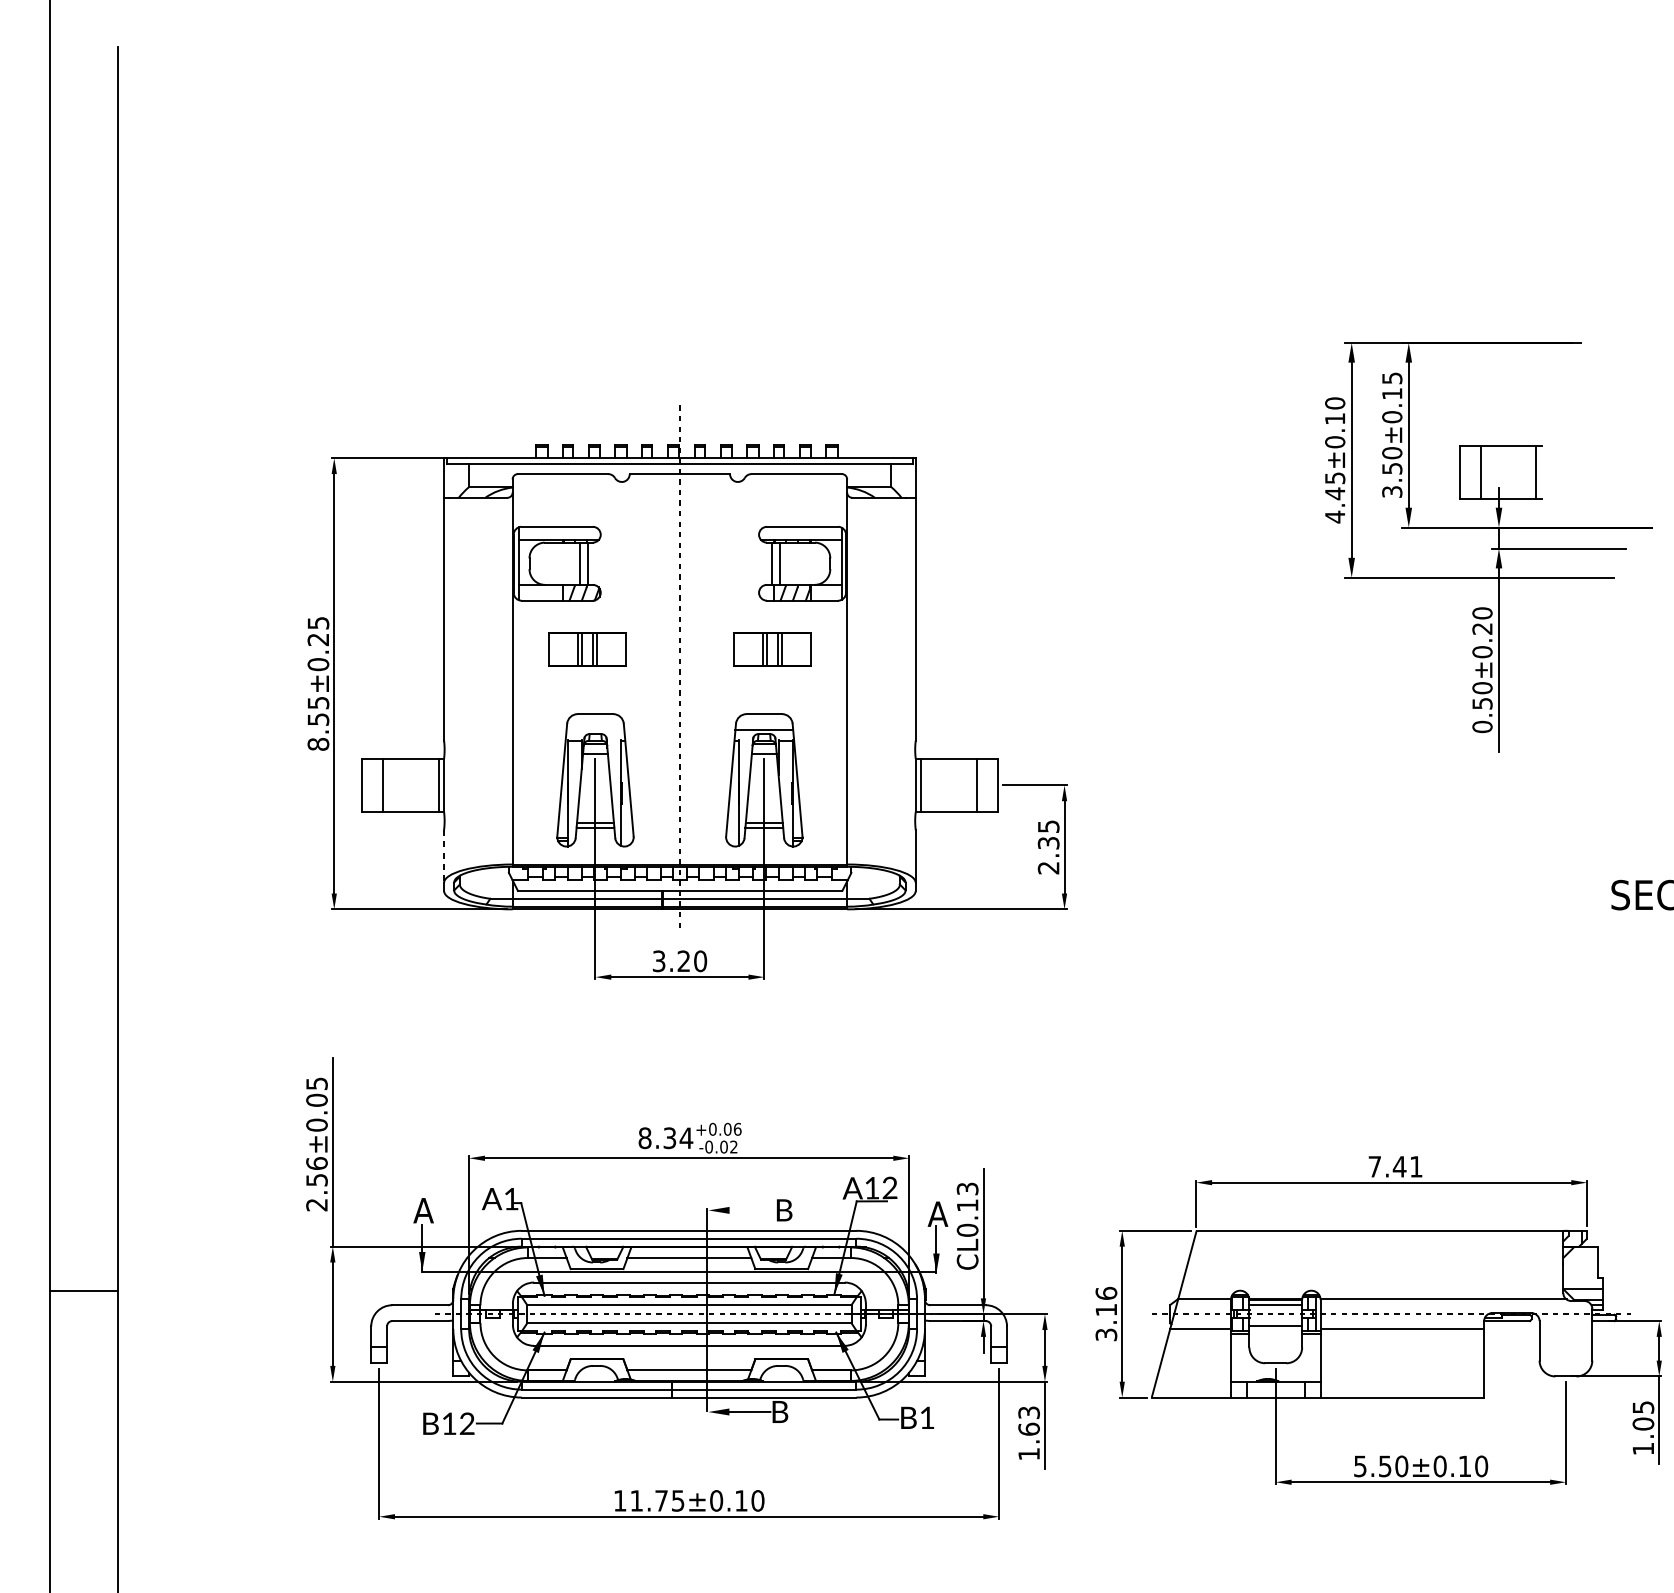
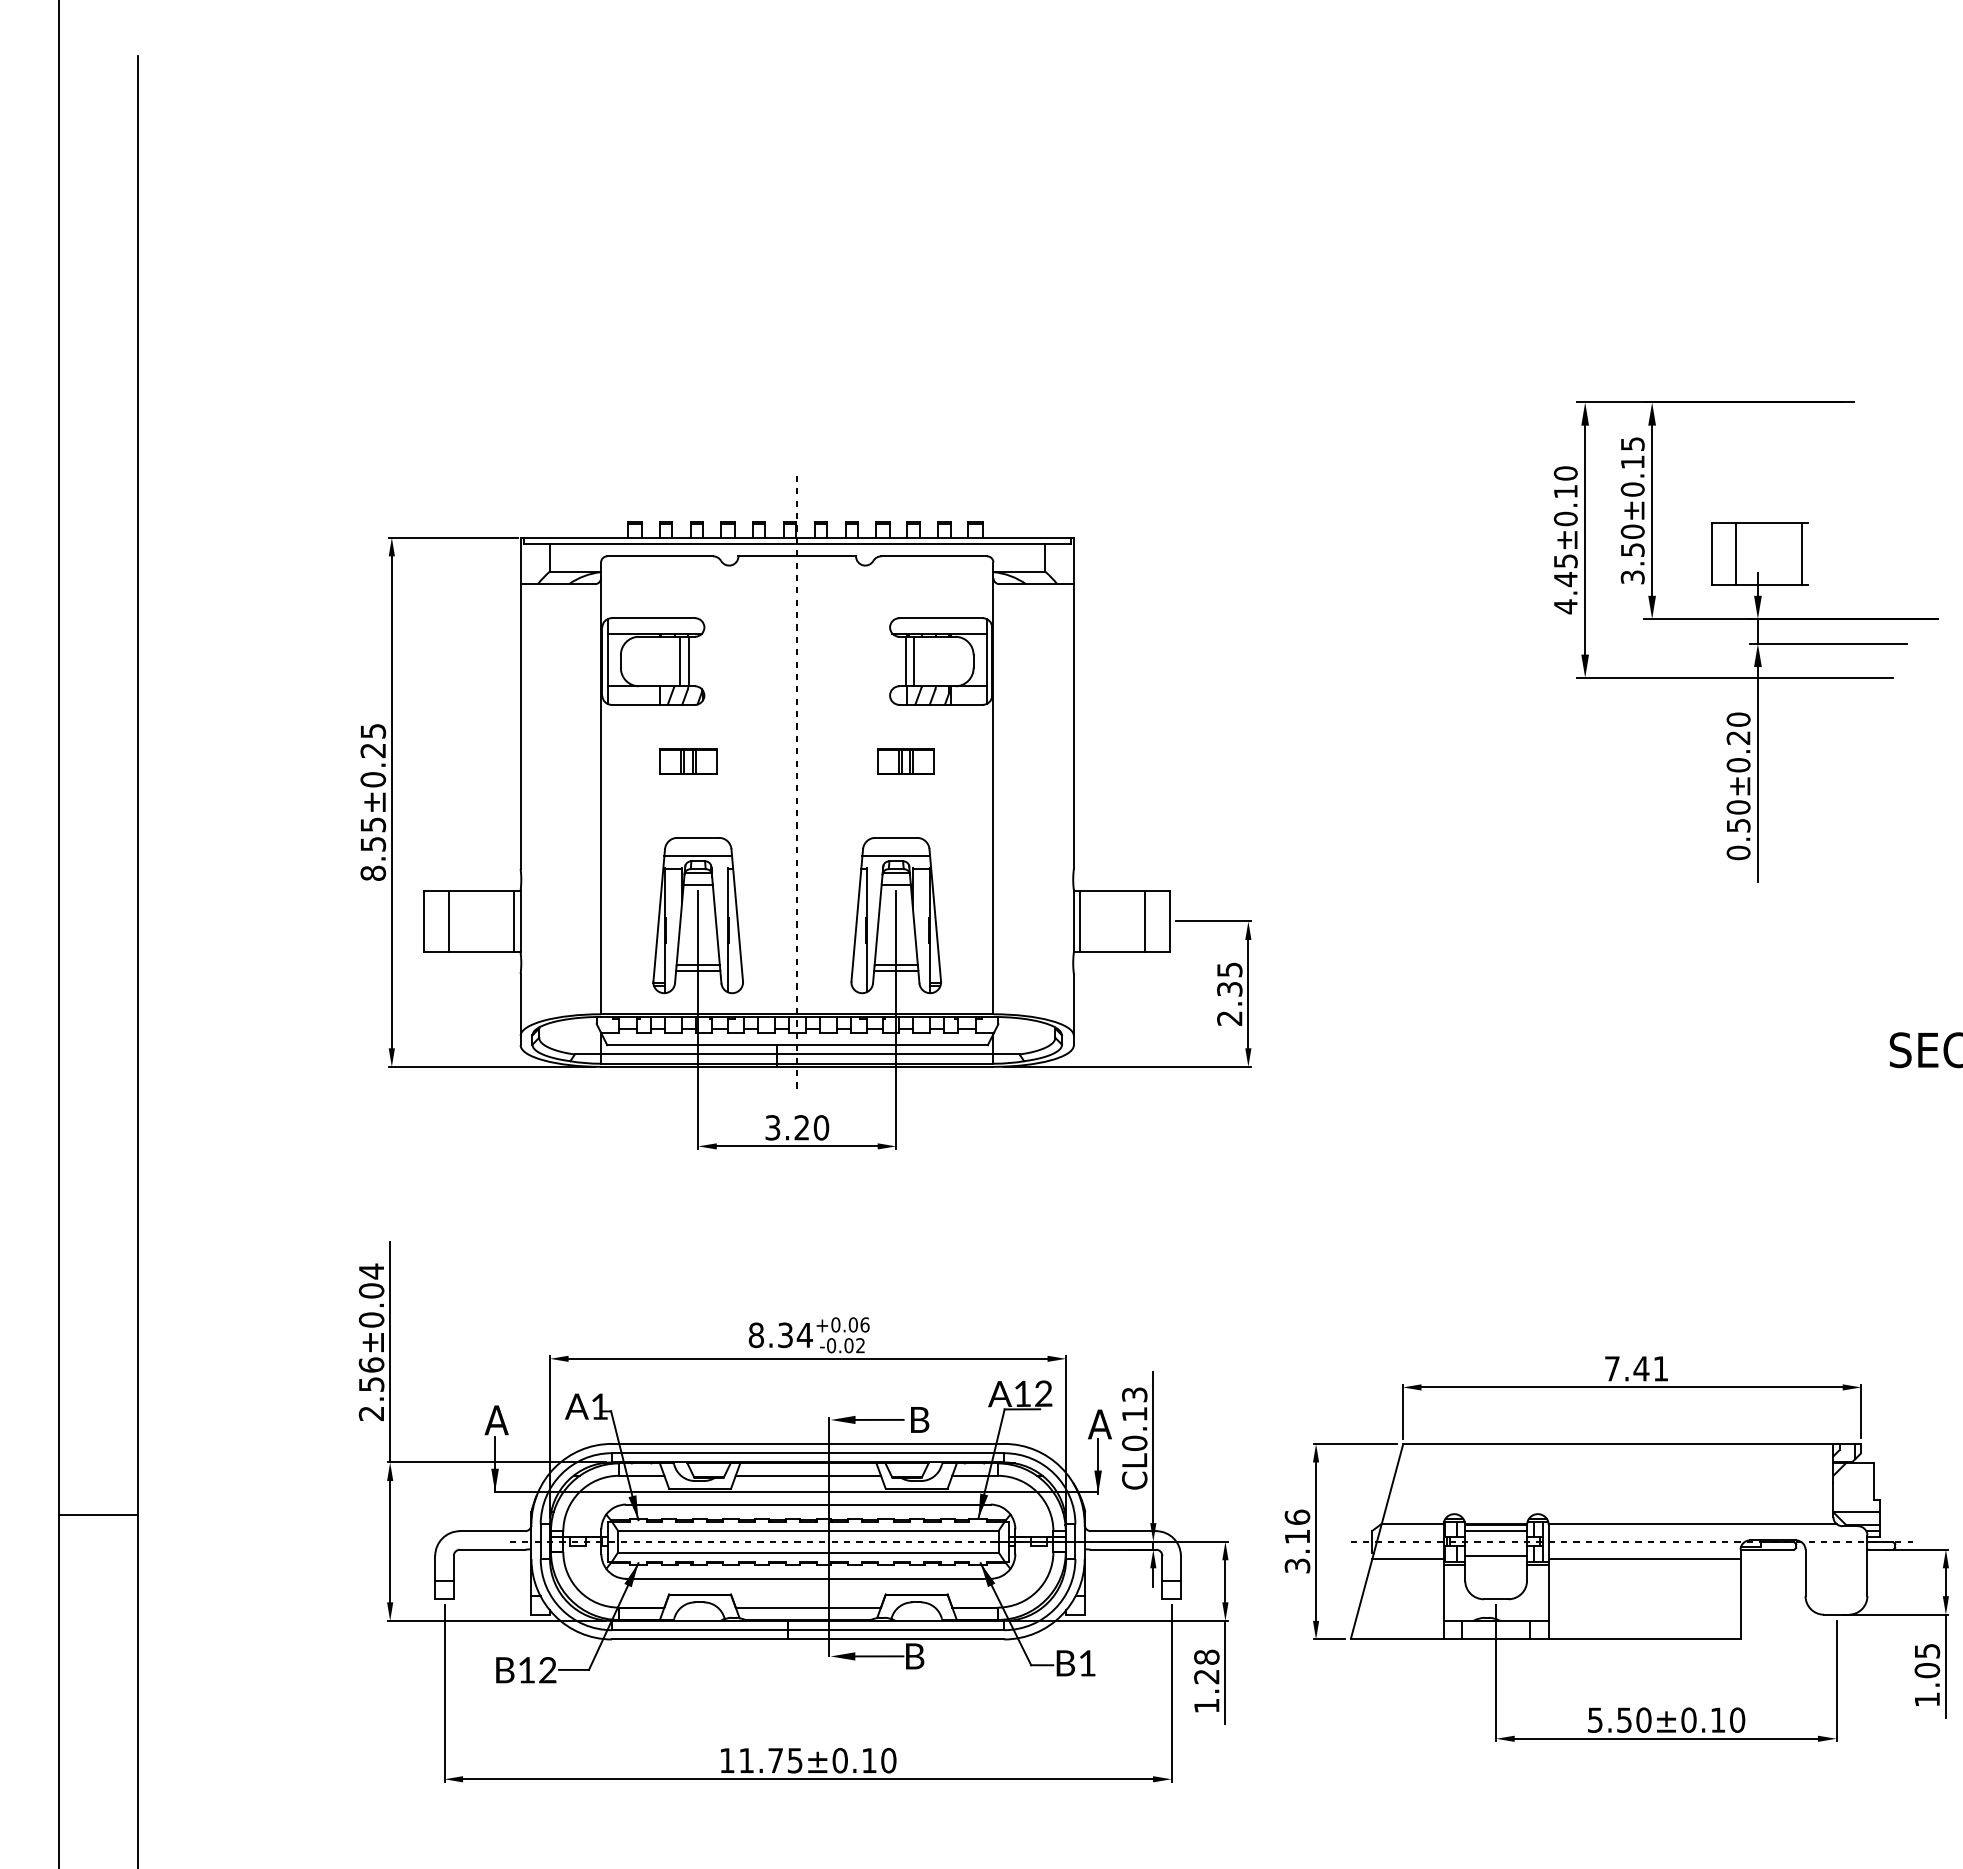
part: (587, 649) -> (688, 761), size x0.62
part: (772, 649) -> (905, 761), size x0.62
line: (595, 729) -> (698, 856), added
line: (443, 856) -> (520, 1004), dashed -> solid
text: (316, 1083) -> (371, 1271), 2.56±0.05 -> 2.56±0.04
line: (750, 1210) -> (879, 1419), added
text: (1028, 1420) -> (1206, 1666), 1.63 -> 1.28

